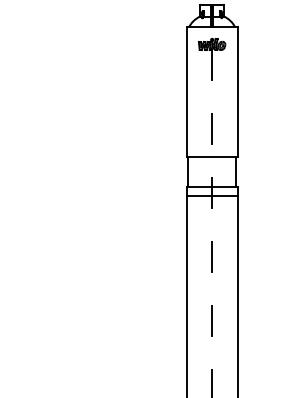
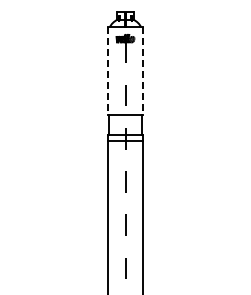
line: (186, 91) -> (108, 70), solid -> dashed
line: (237, 91) -> (142, 70), solid -> dashed

